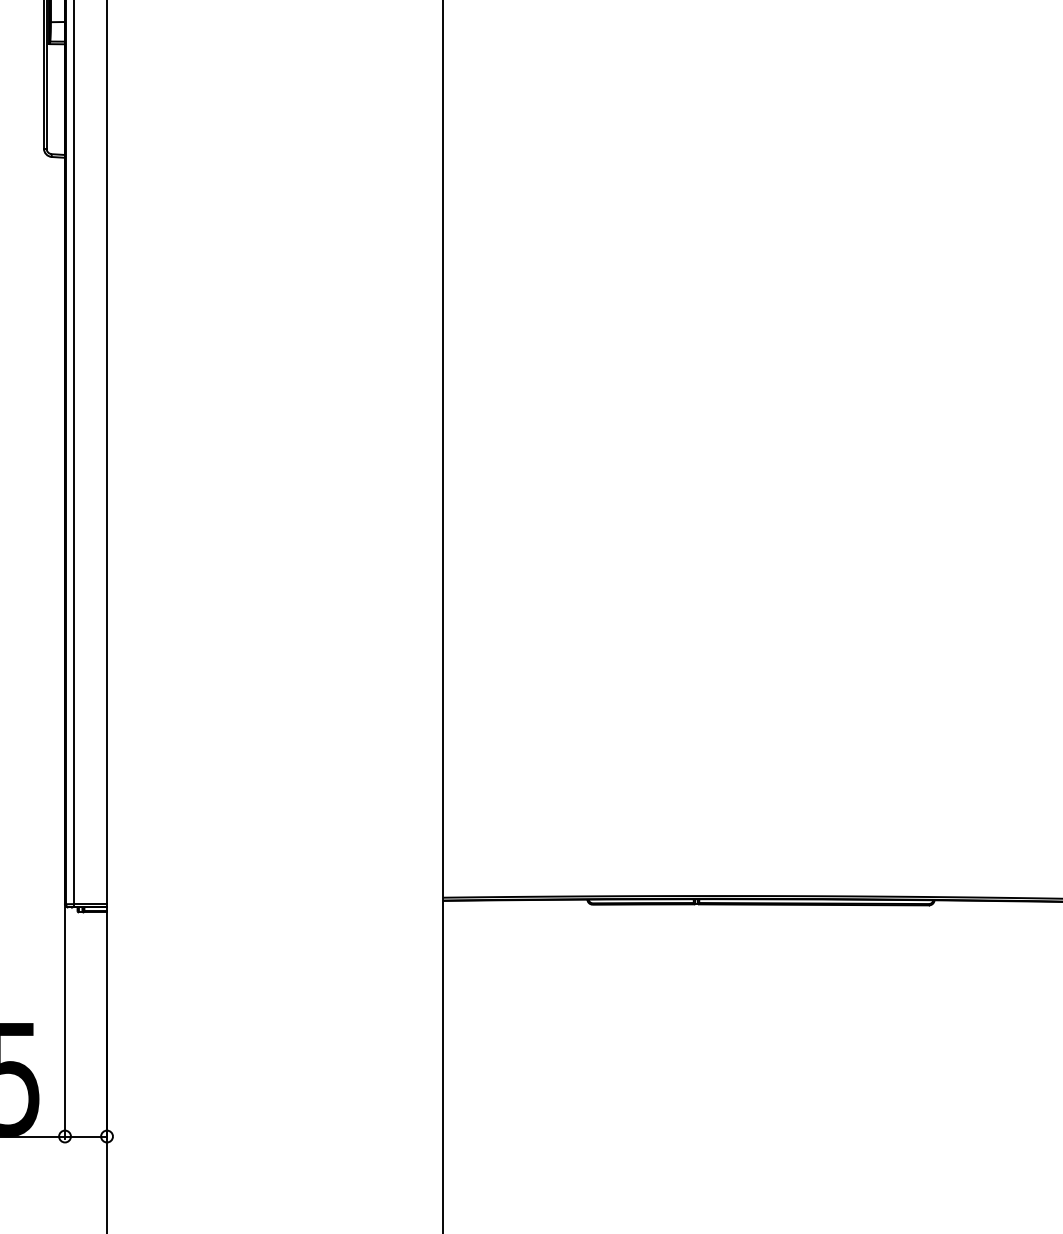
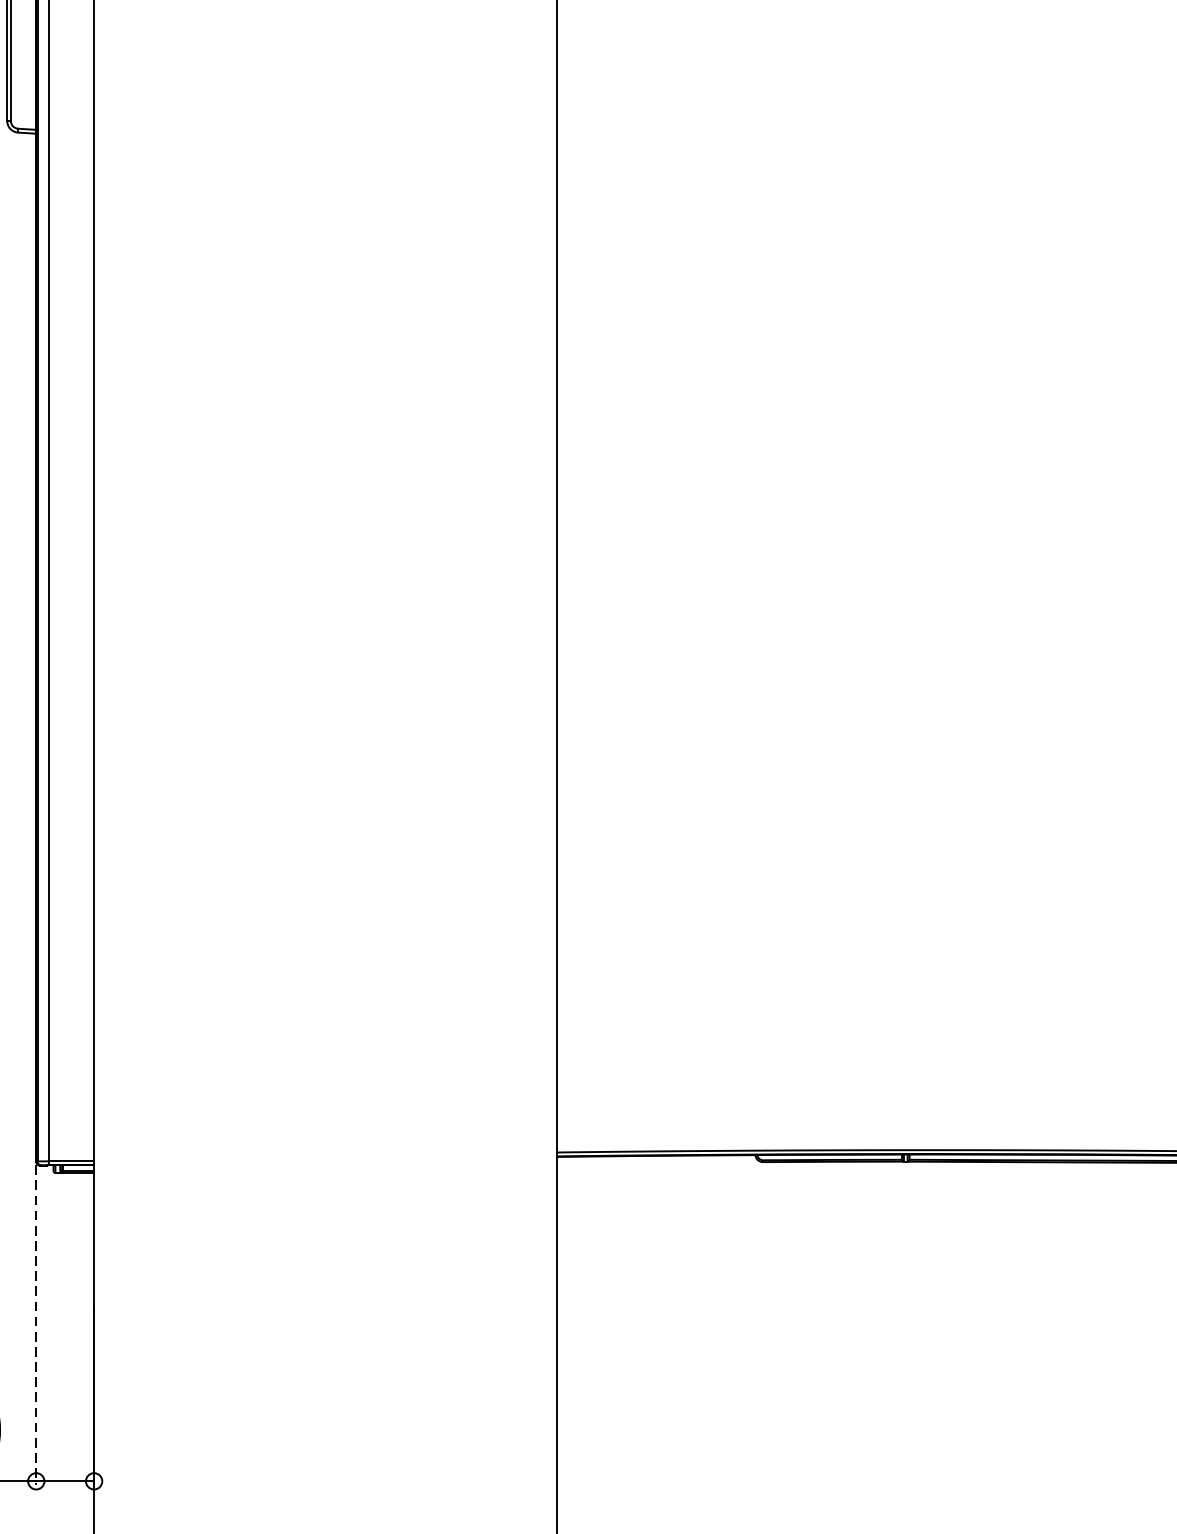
line: (65, 1023) -> (36, 1325), solid -> dashed

